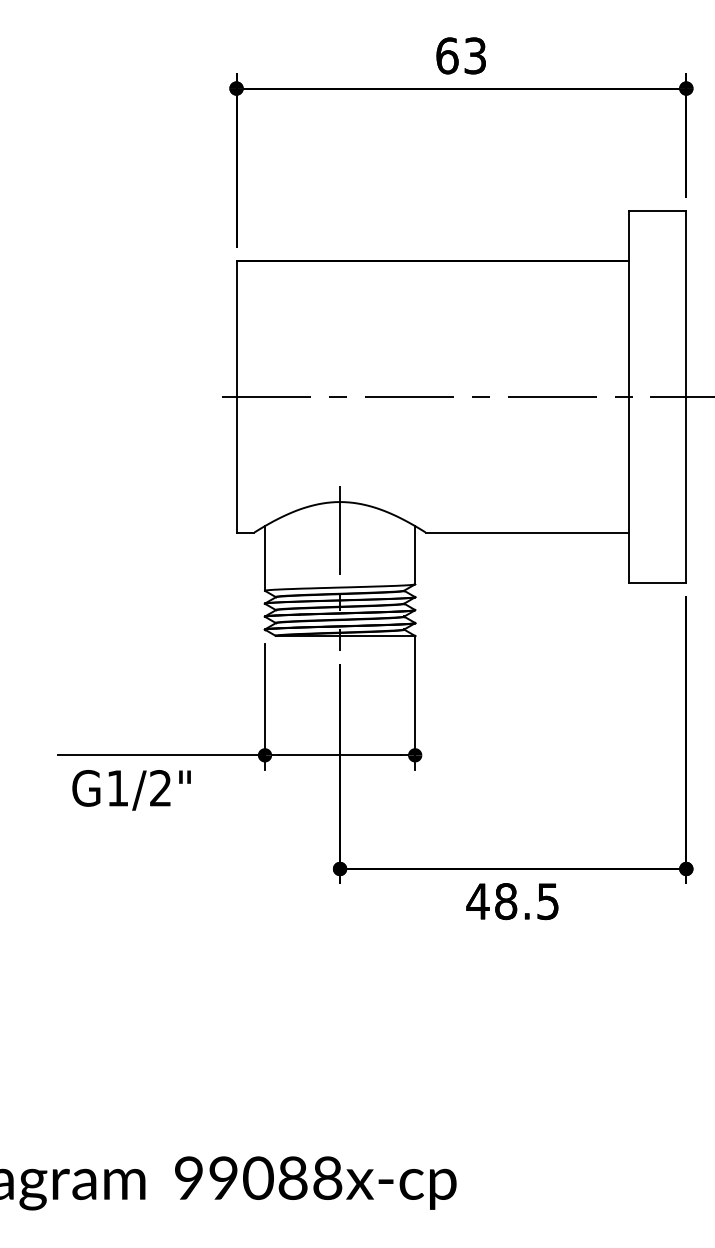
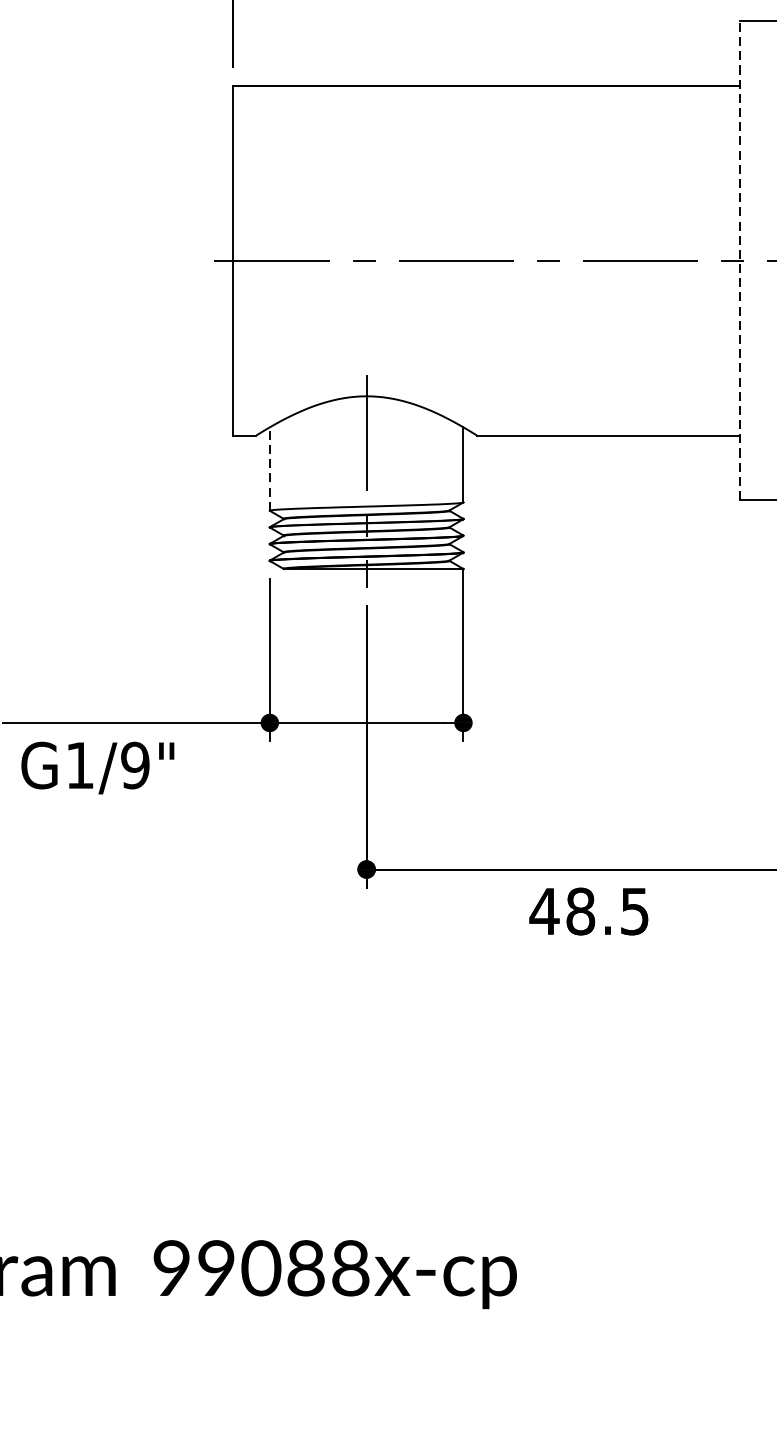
line: (629, 396) -> (739, 260), solid -> dashed
line: (265, 557) -> (270, 467), solid -> dashed
text: (160, 788) -> (135, 765), G1/2" -> G1/9"

